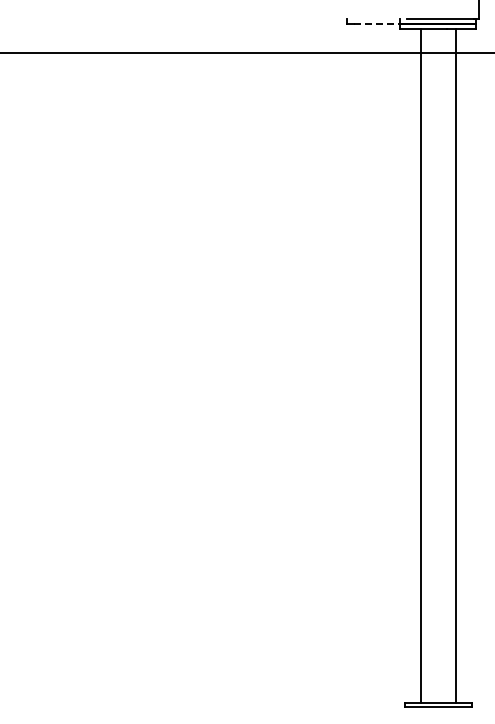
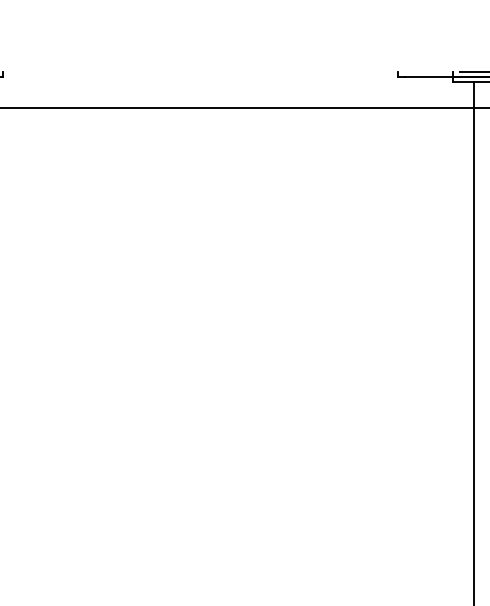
line: (377, 23) -> (429, 76), dashed -> solid

